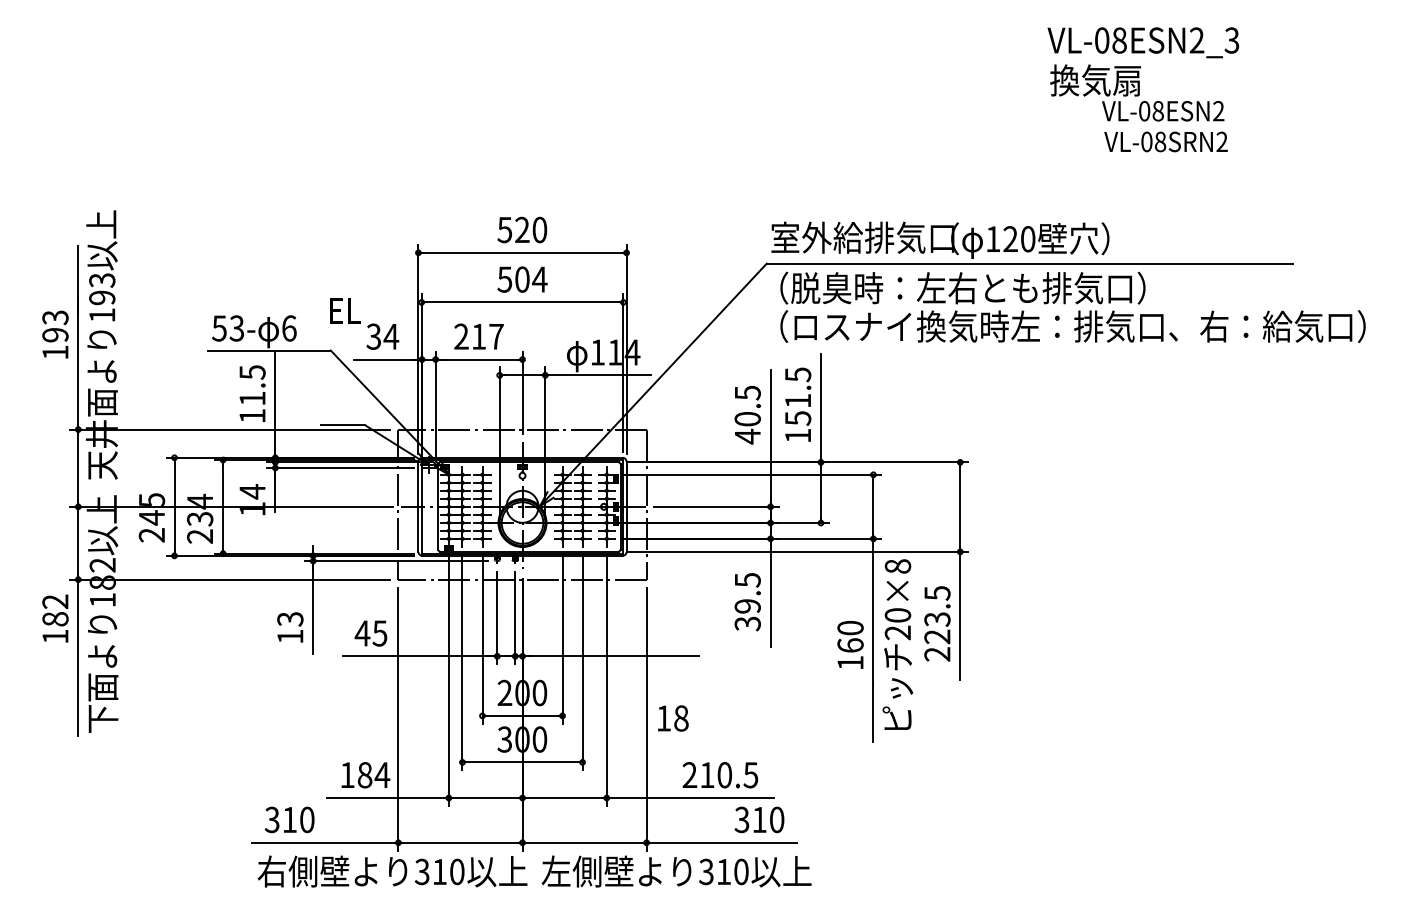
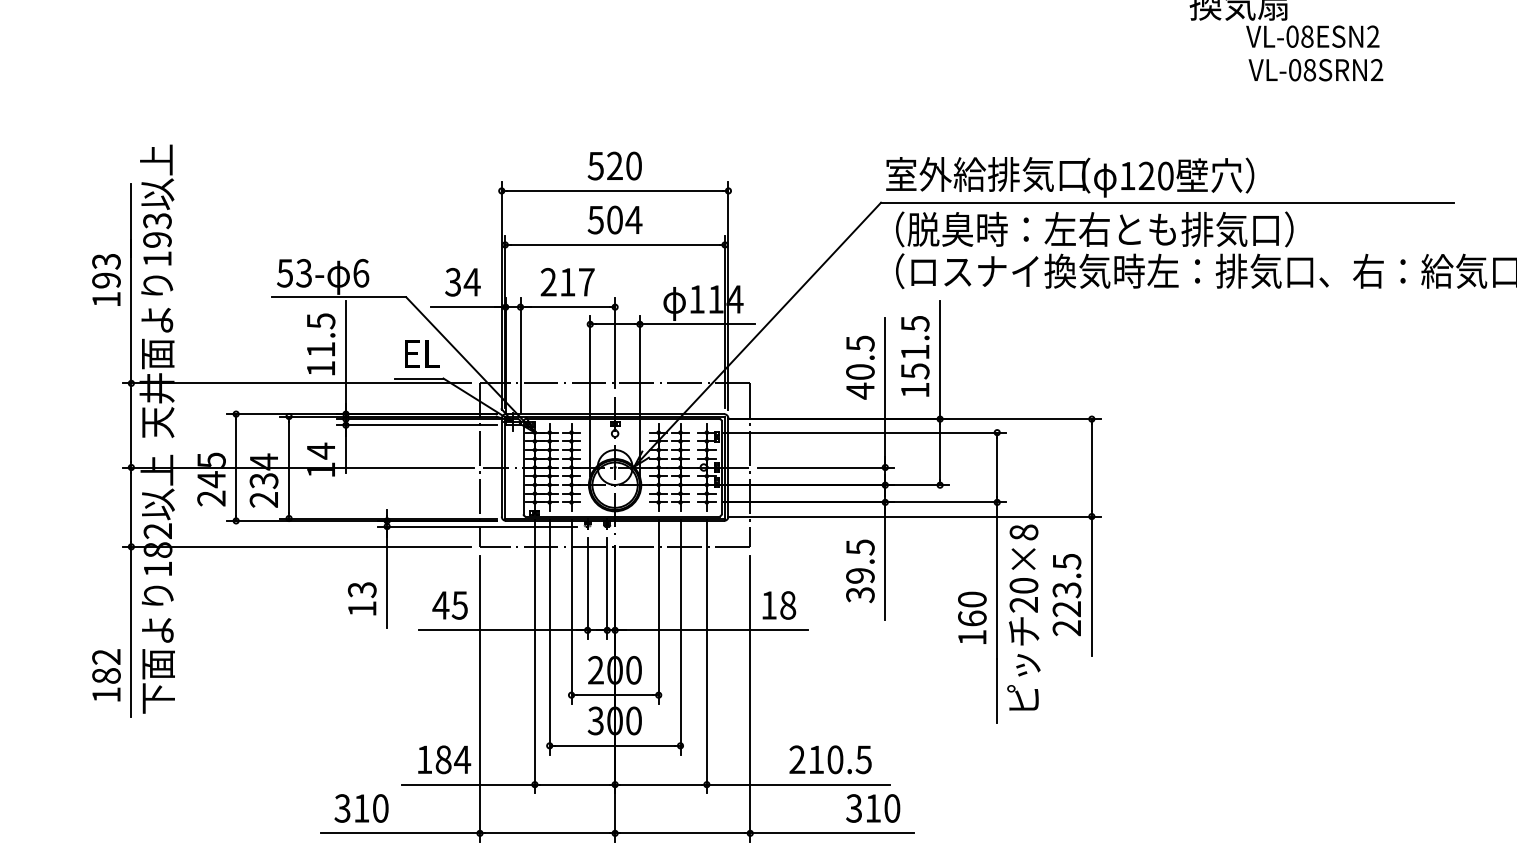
text: (345, 310) -> (422, 353), moved
text: (55, 618) -> (106, 675), moved
text: (673, 718) -> (779, 605), moved

